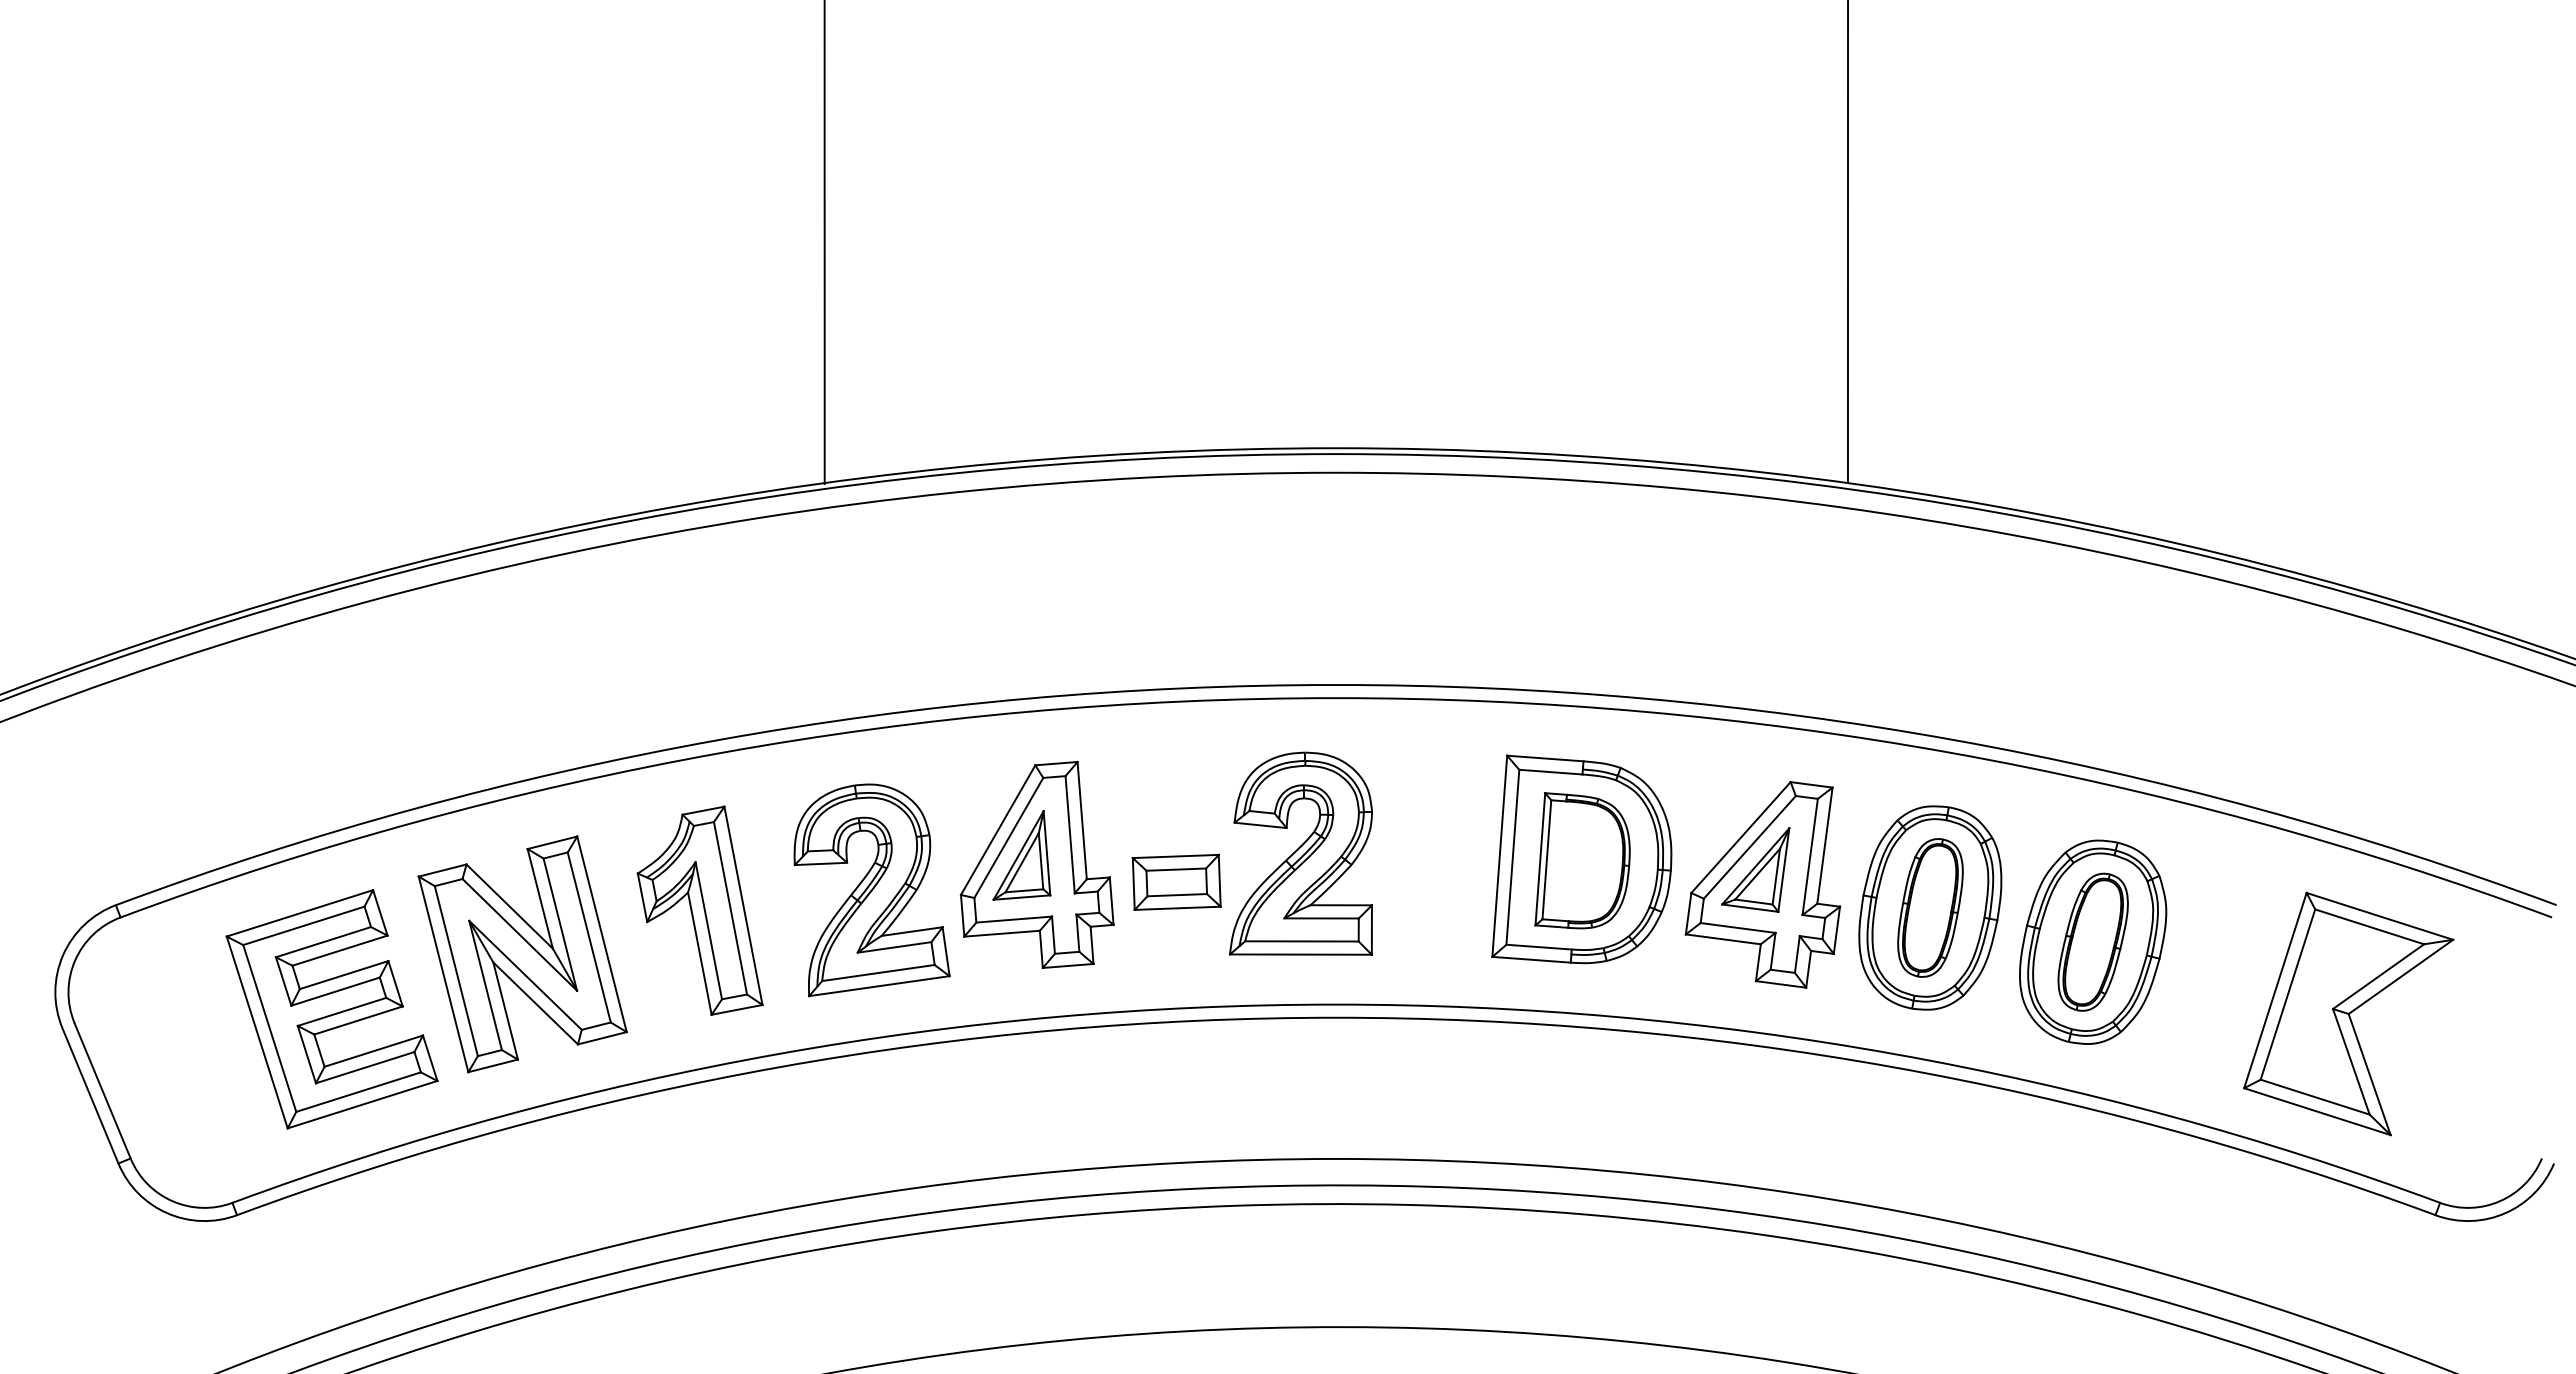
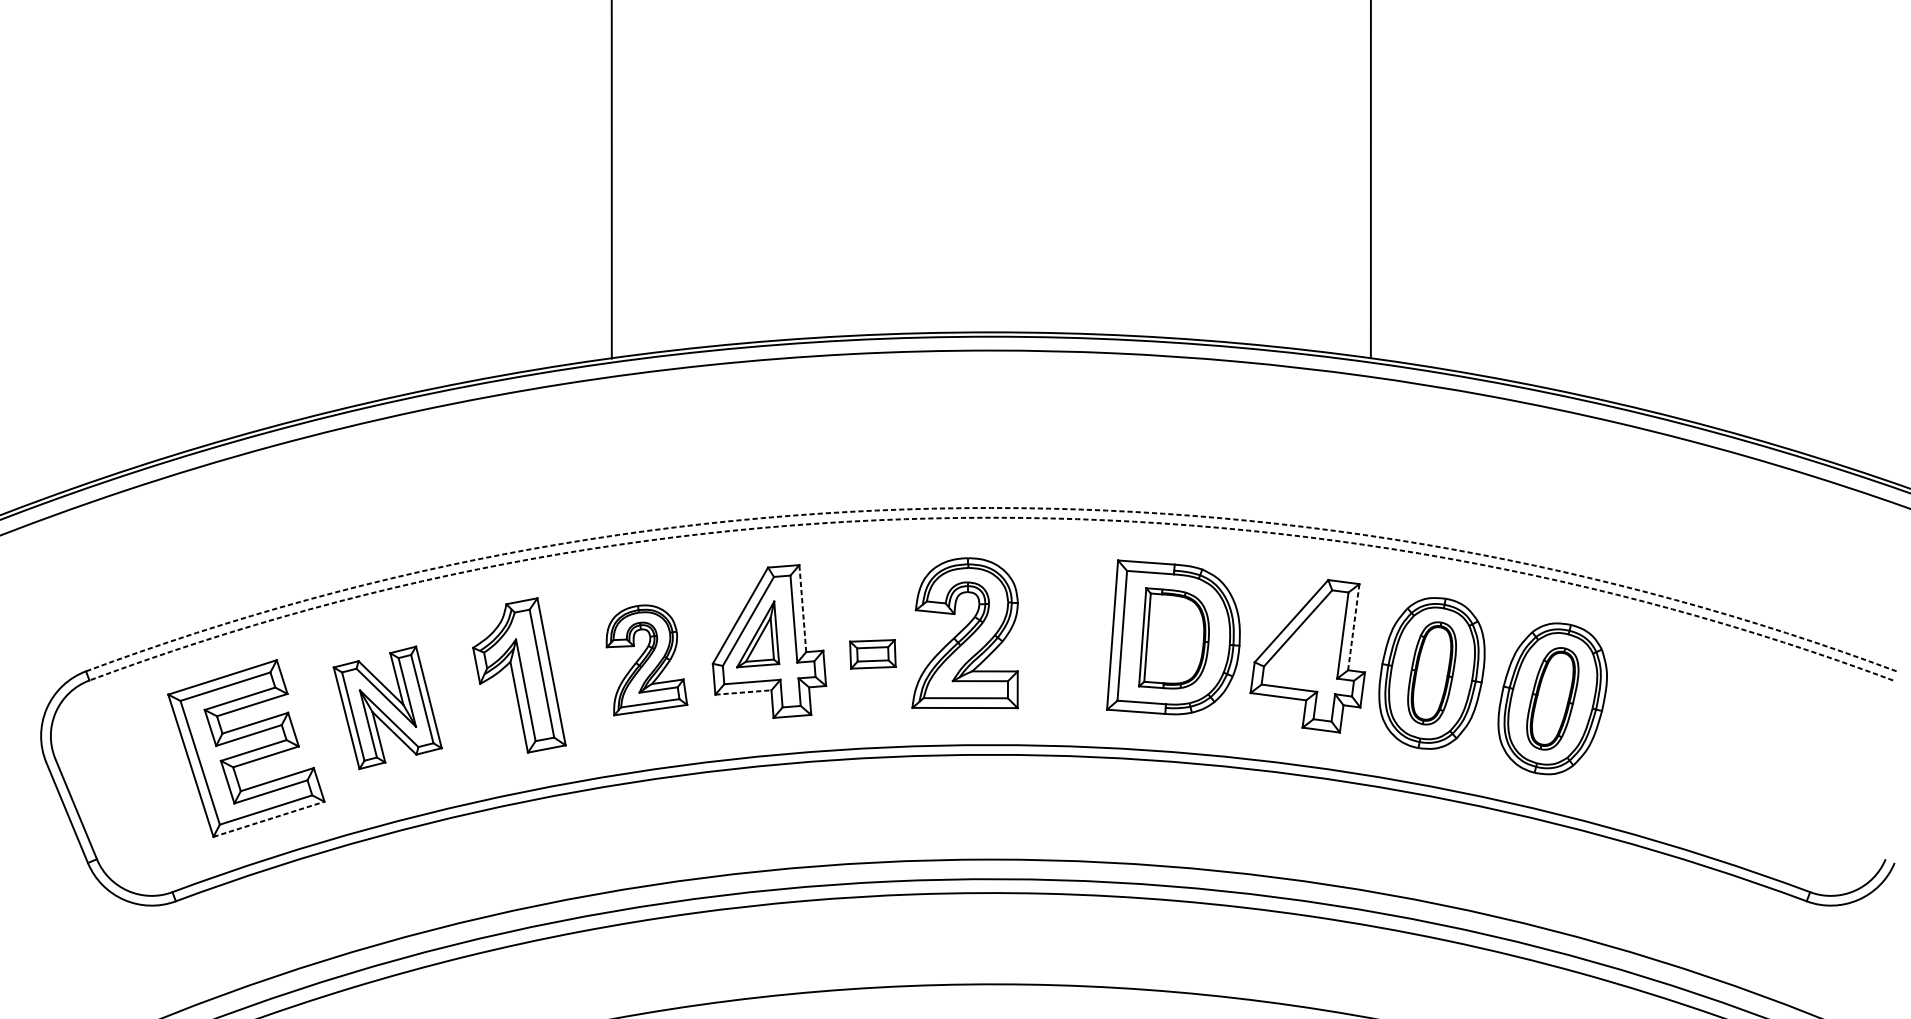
arc: (1336, 684) -> (991, 507), solid -> dashed
arc: (1336, 698) -> (991, 518), solid -> dashed
line: (1082, 820) -> (803, 608), solid -> dashed
line: (1824, 845) -> (1353, 627), solid -> dashed
part: (1755, 869) -> (1302, 644), removed
part: (1176, 881) -> (872, 653), size x0.7
part: (871, 890) -> (646, 660), size x0.7
line: (1002, 933) -> (743, 692), solid -> dashed
part: (522, 954) -> (387, 707), size x0.7
part: (2348, 1013) -> (1742, 751), removed
line: (362, 1104) -> (268, 819), solid -> dashed

